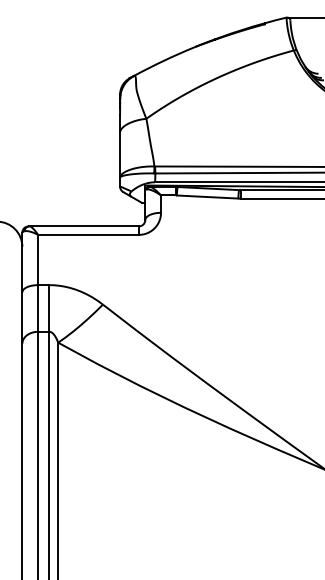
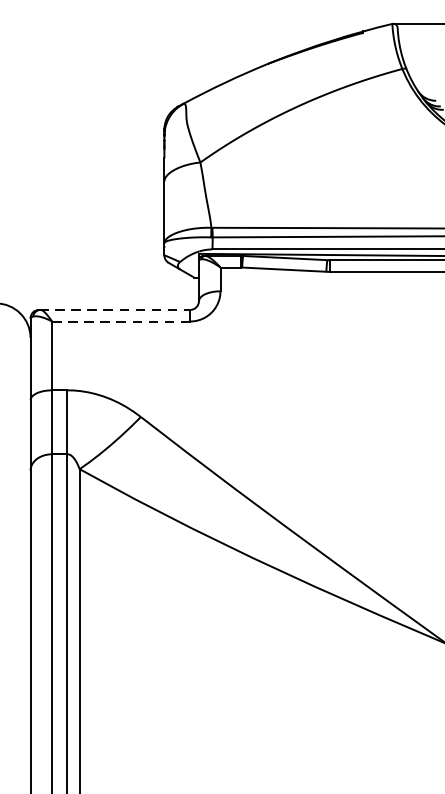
line: (84, 226) -> (115, 310), solid -> dashed
line: (88, 234) -> (121, 320), solid -> dashed

